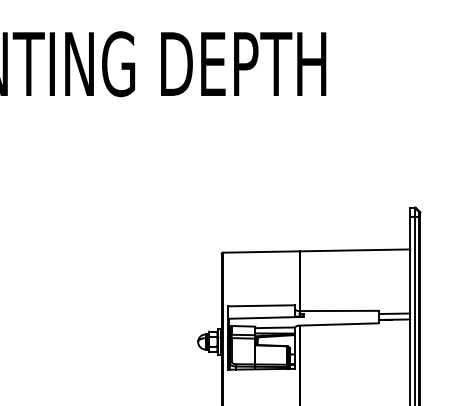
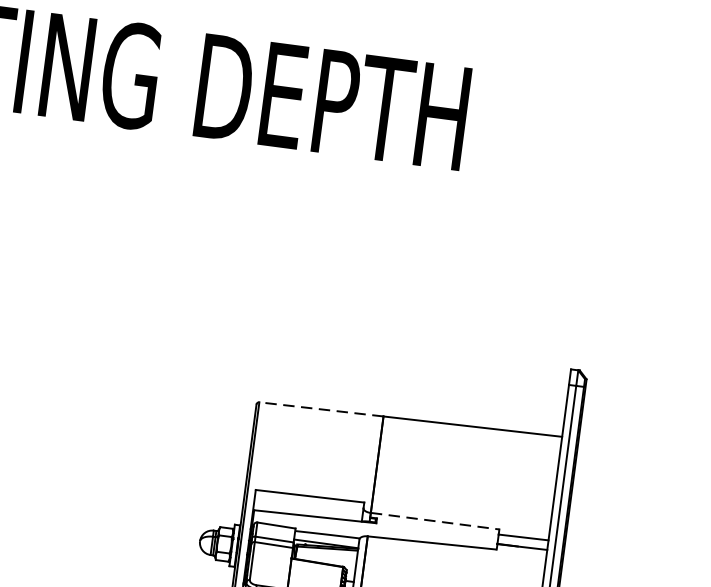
line: (260, 252) -> (319, 409), solid -> dashed
line: (340, 310) -> (436, 520), solid -> dashed

